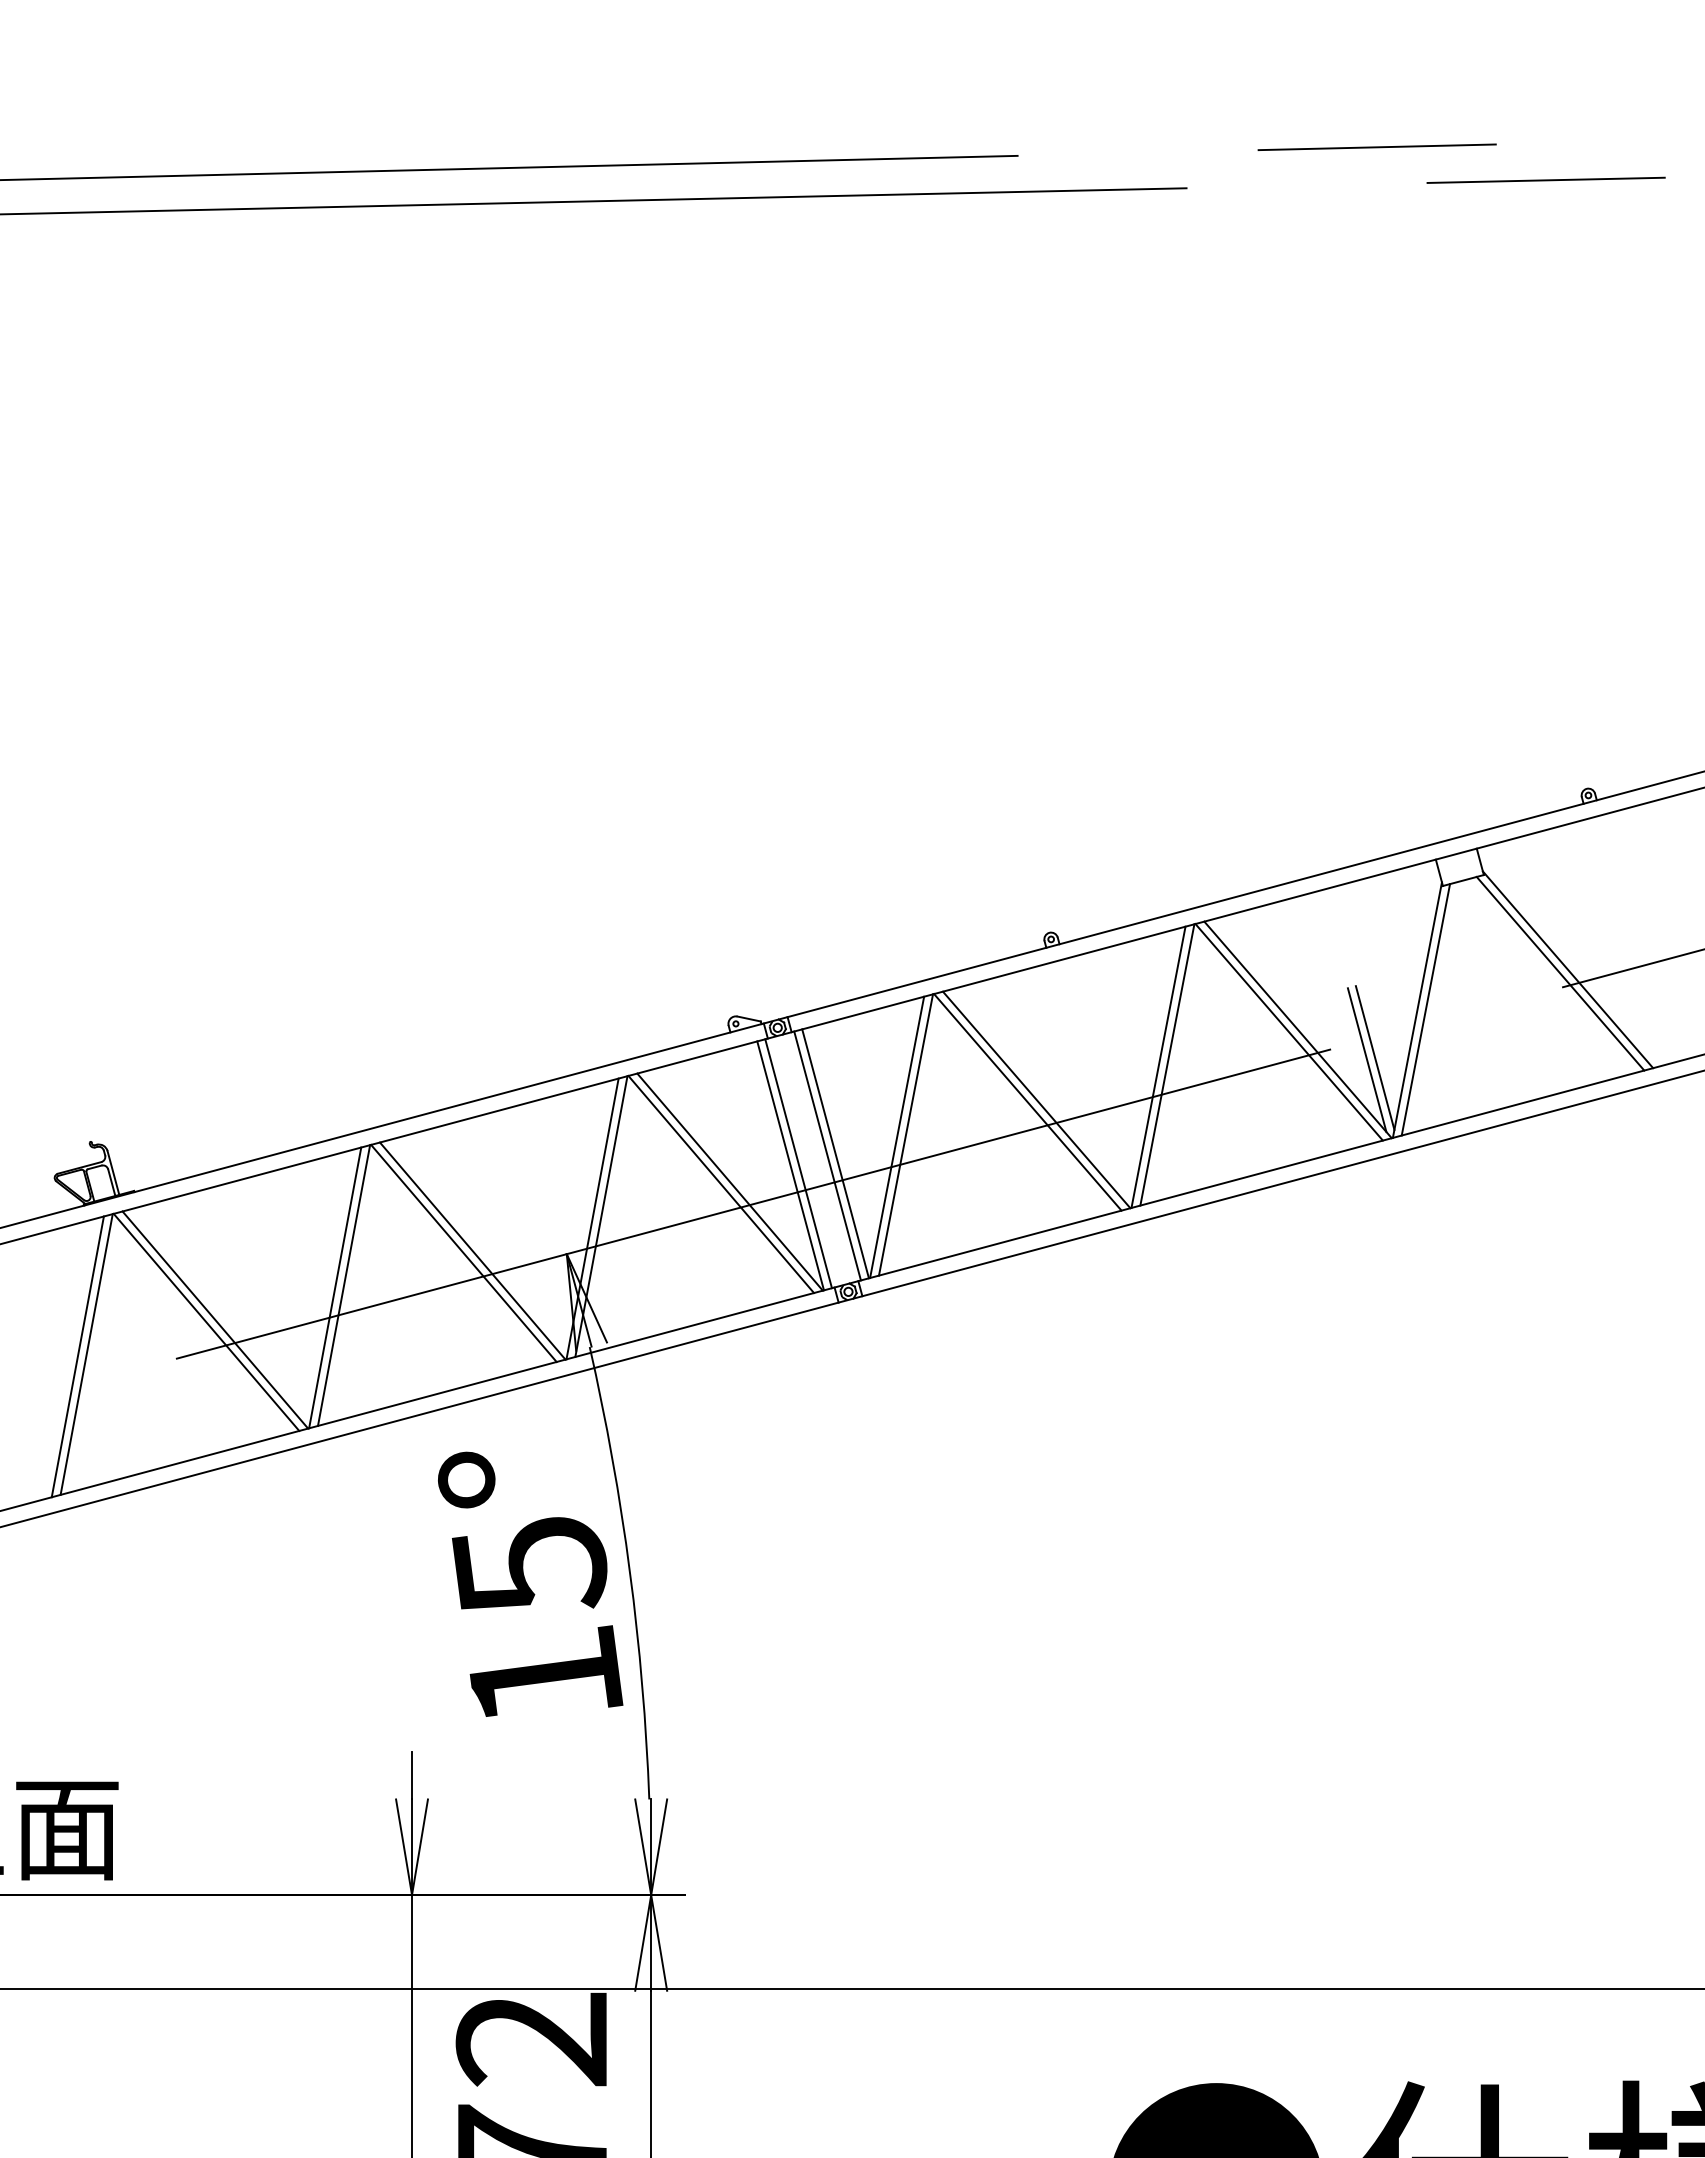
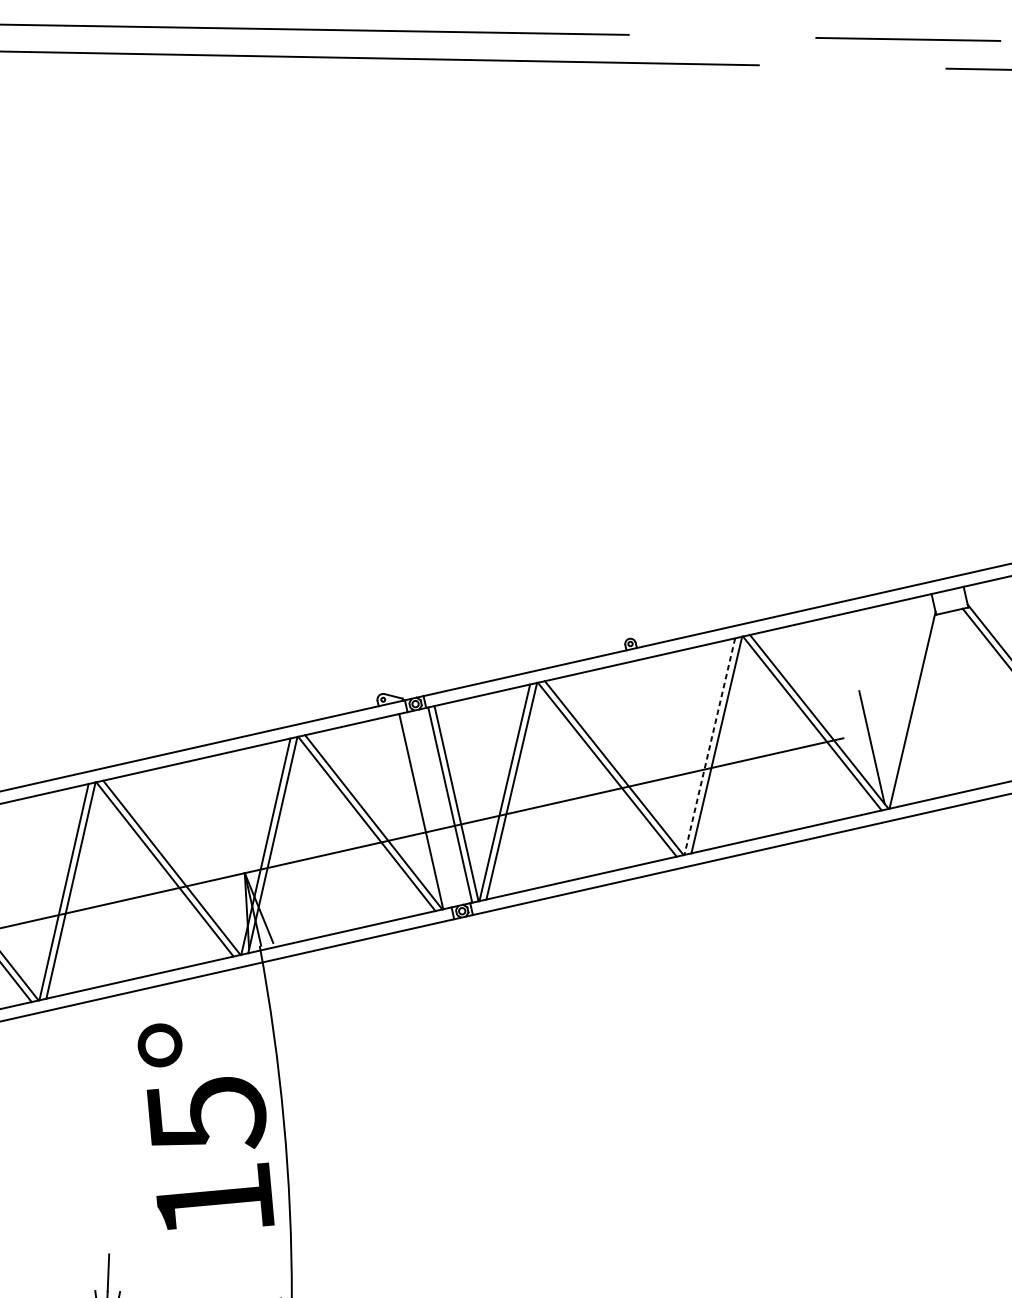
line: (1425, 1009) -> (918, 710), removed
line: (1374, 1057) -> (877, 745), removed
line: (1158, 1067) -> (709, 746), solid -> dashed
line: (798, 1163) -> (427, 810), removed

